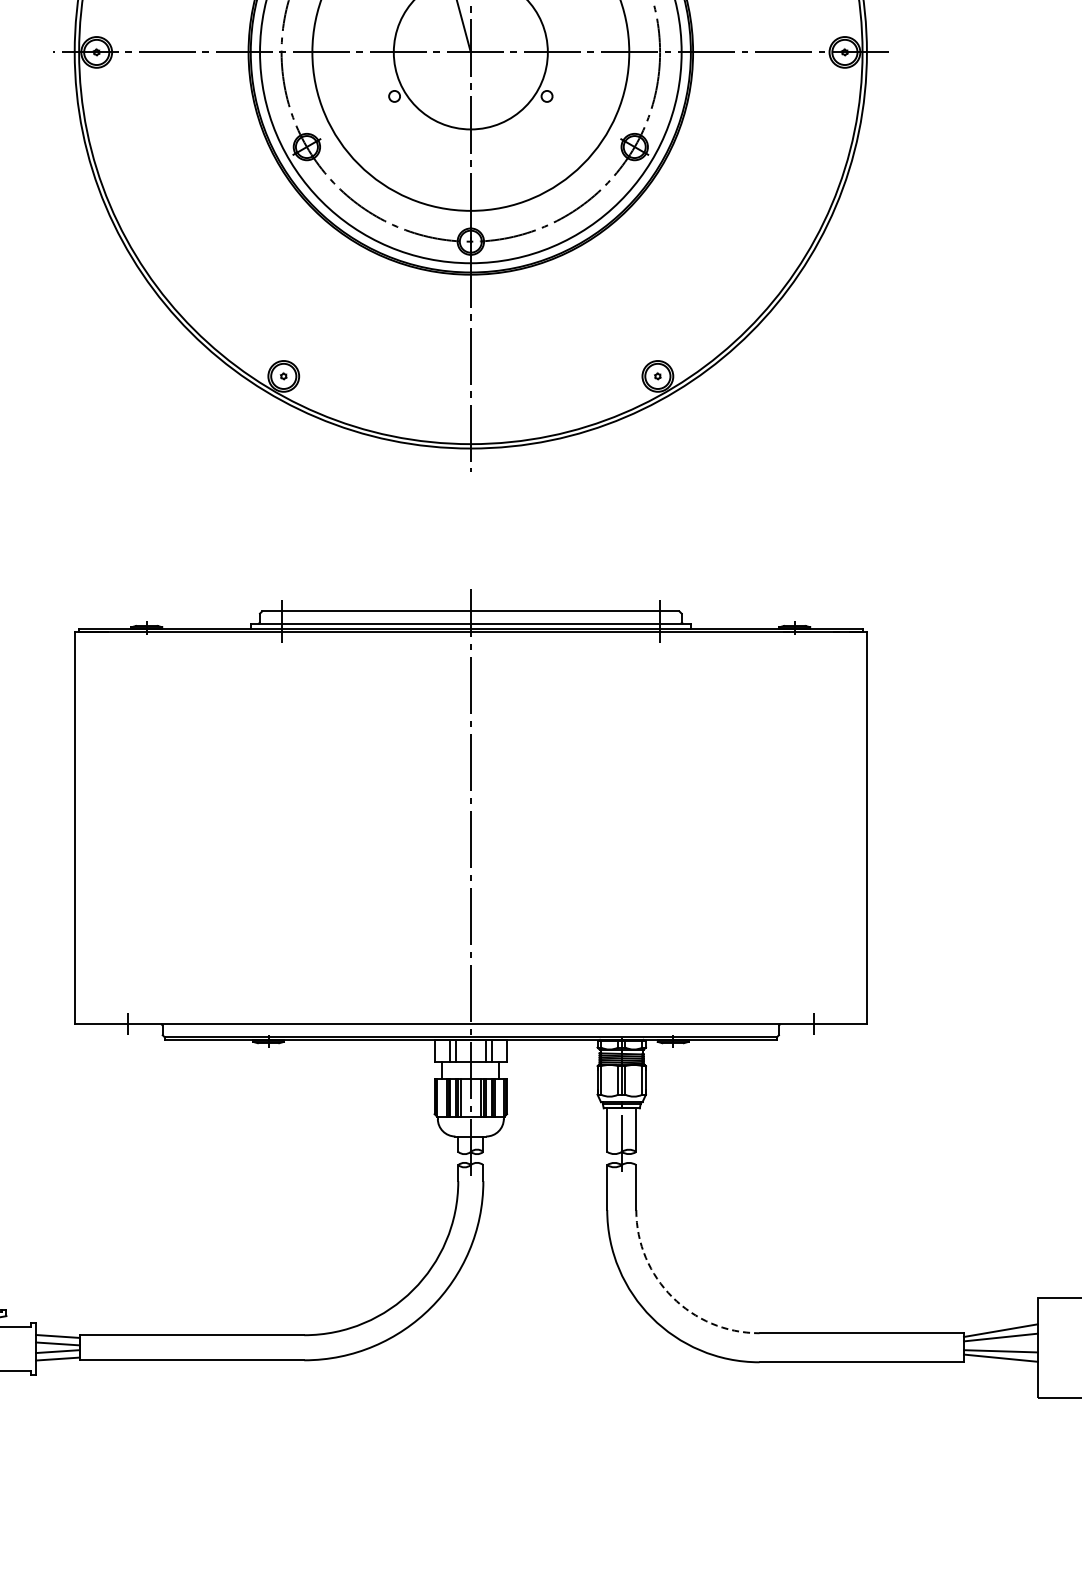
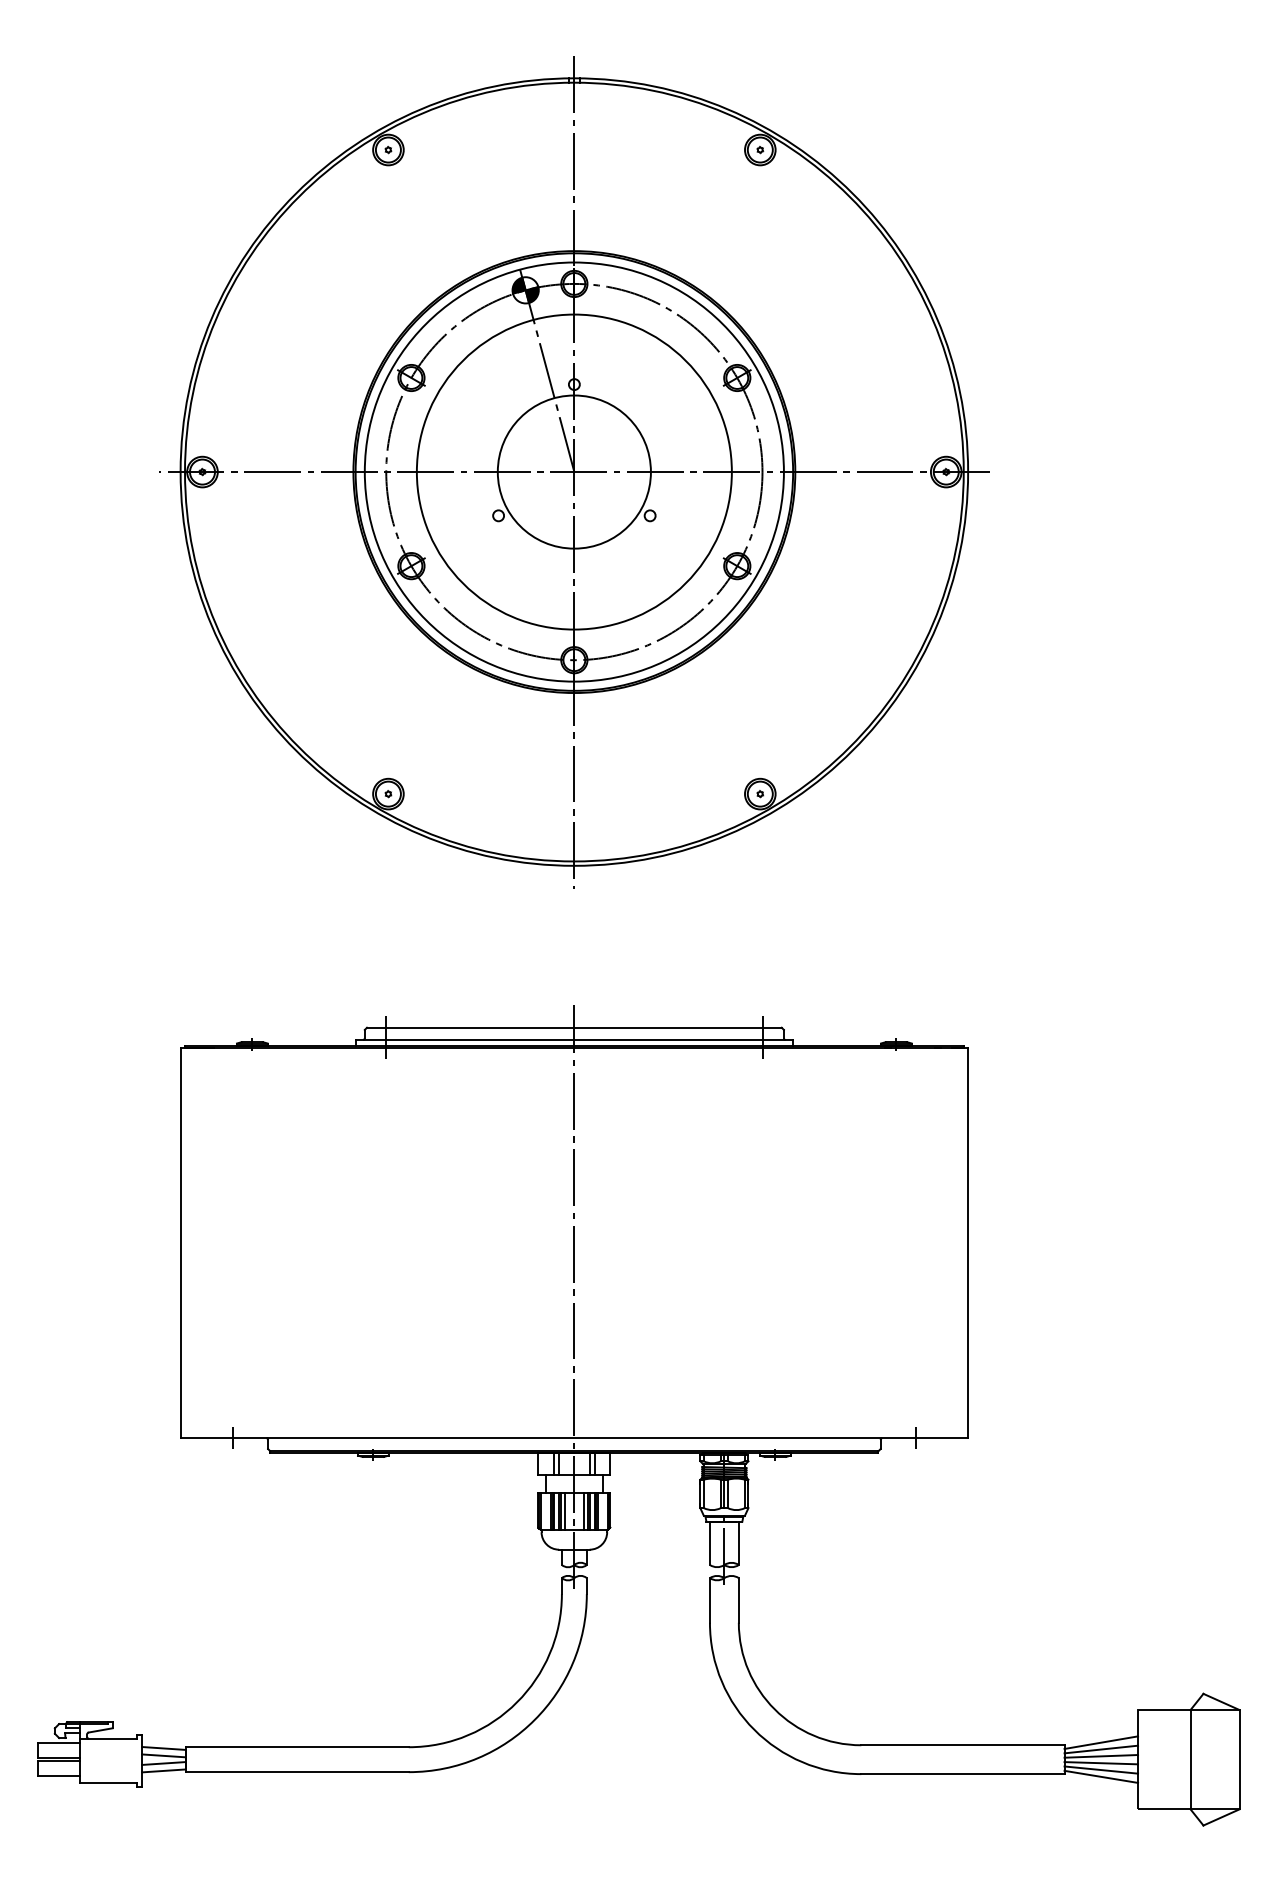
arc: (672, 1297) -> (774, 1709), dashed -> solid
line: (1001, 1344) -> (1101, 1756), added
line: (1001, 1364) -> (1101, 1776), added

